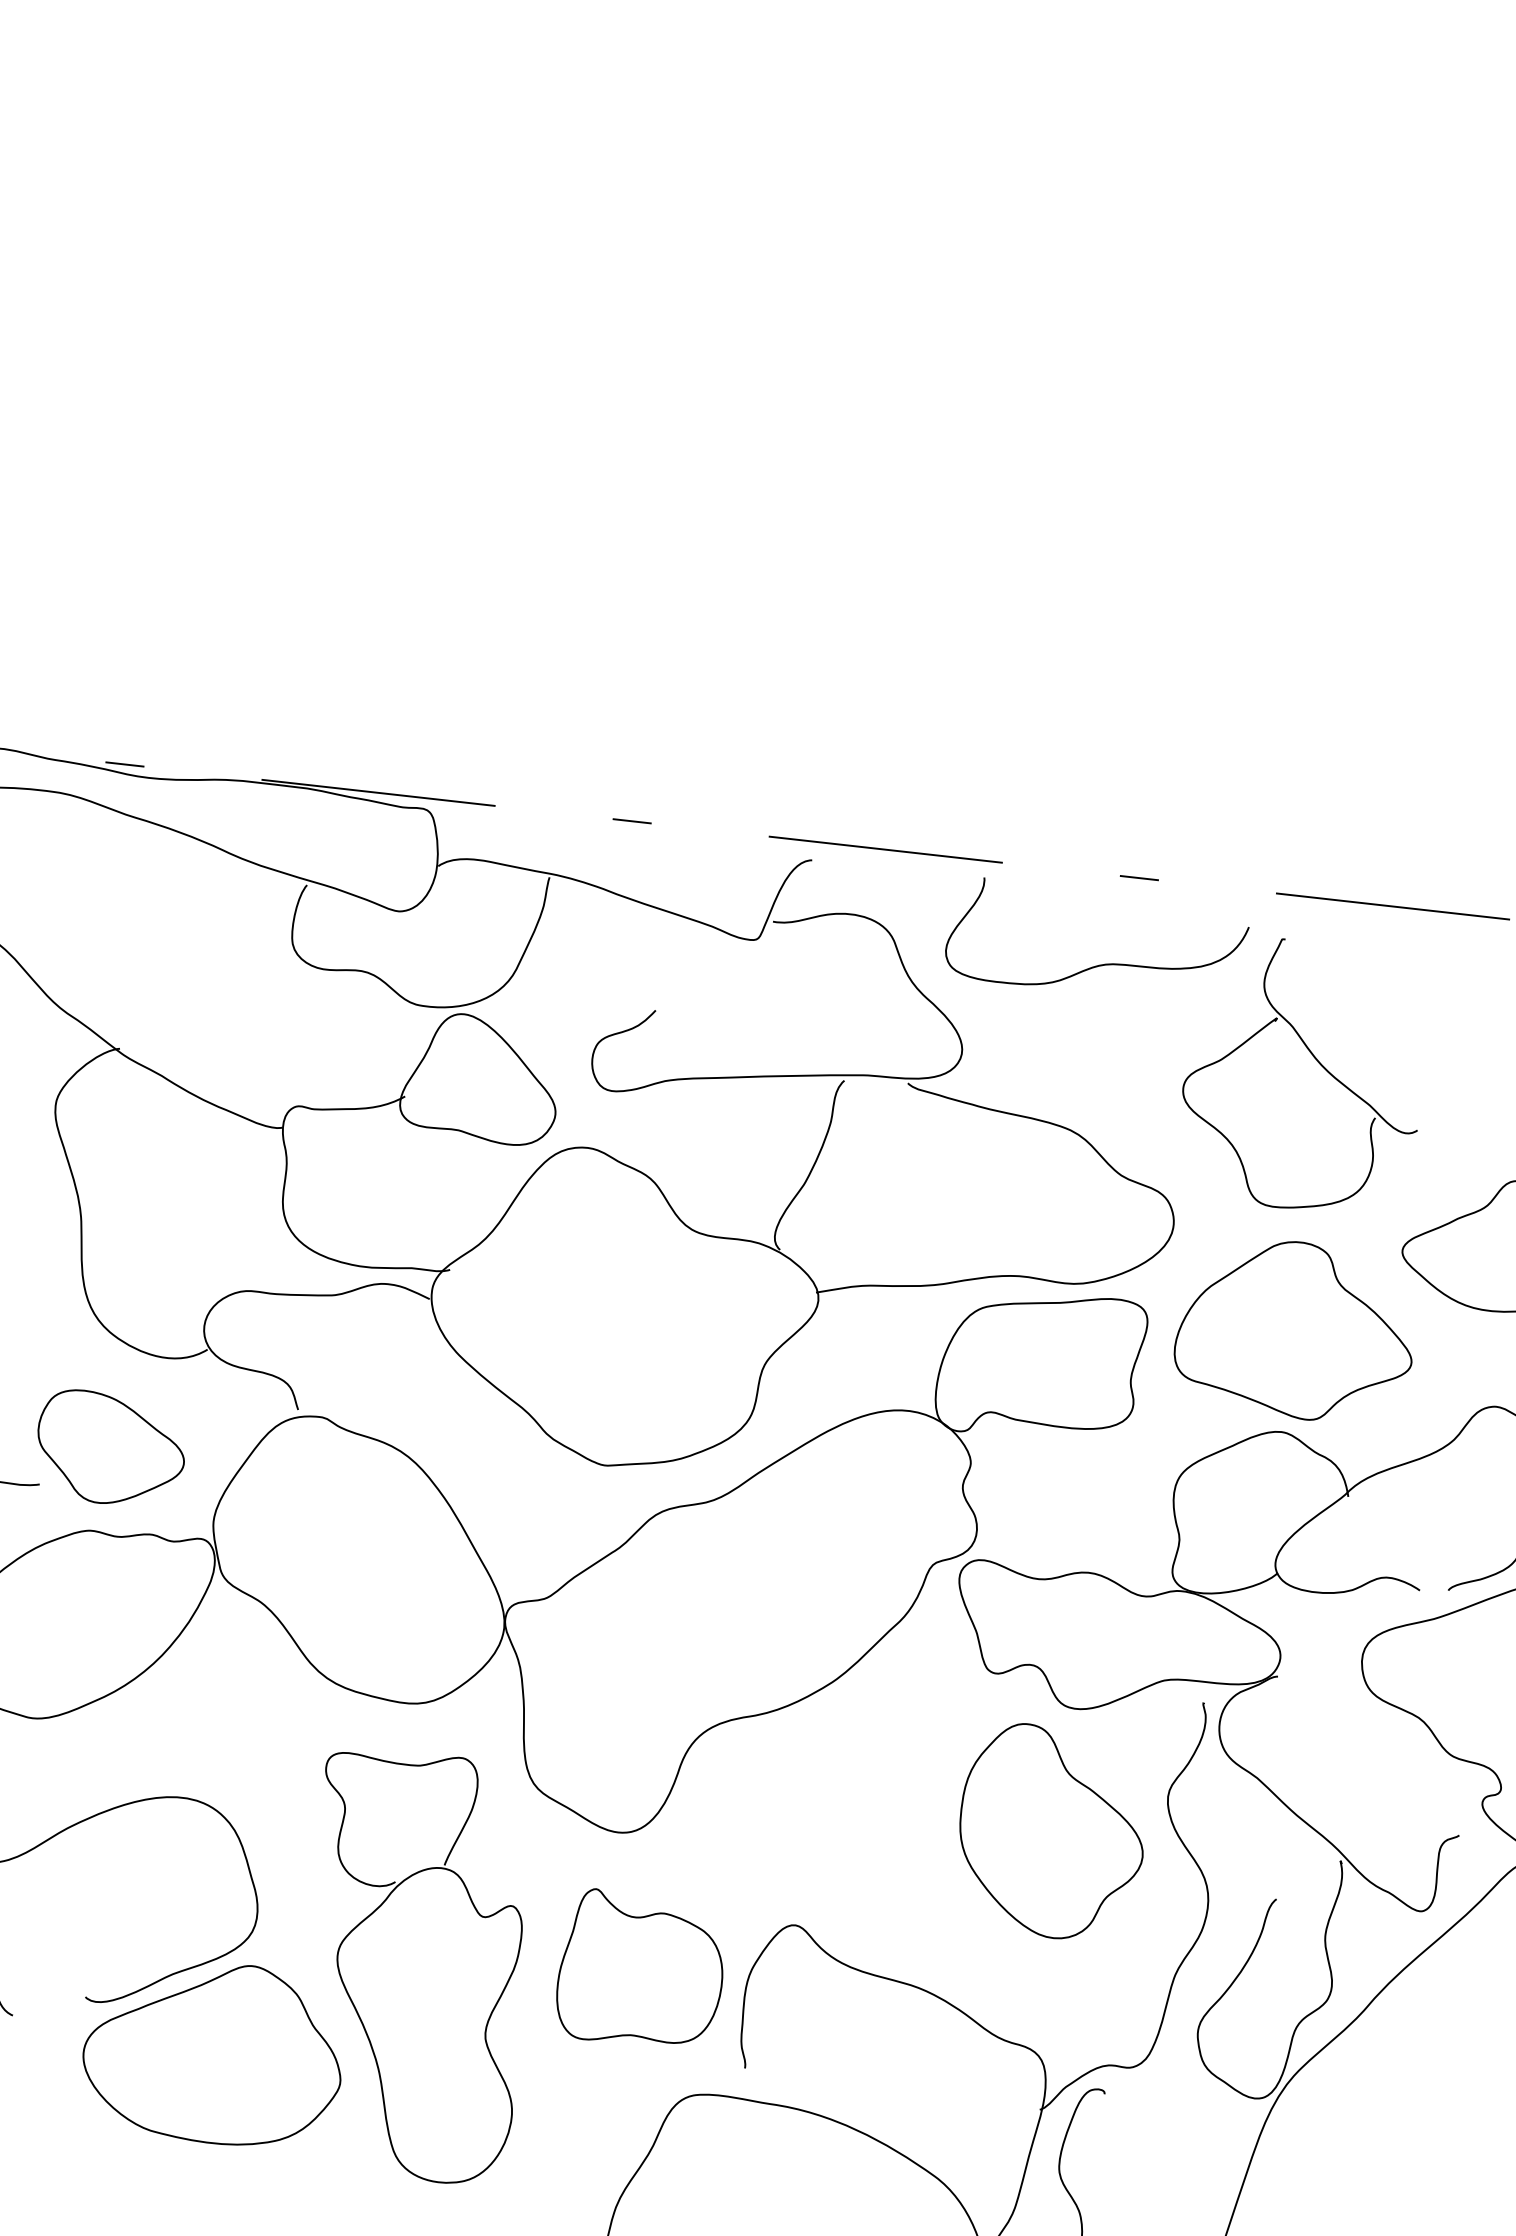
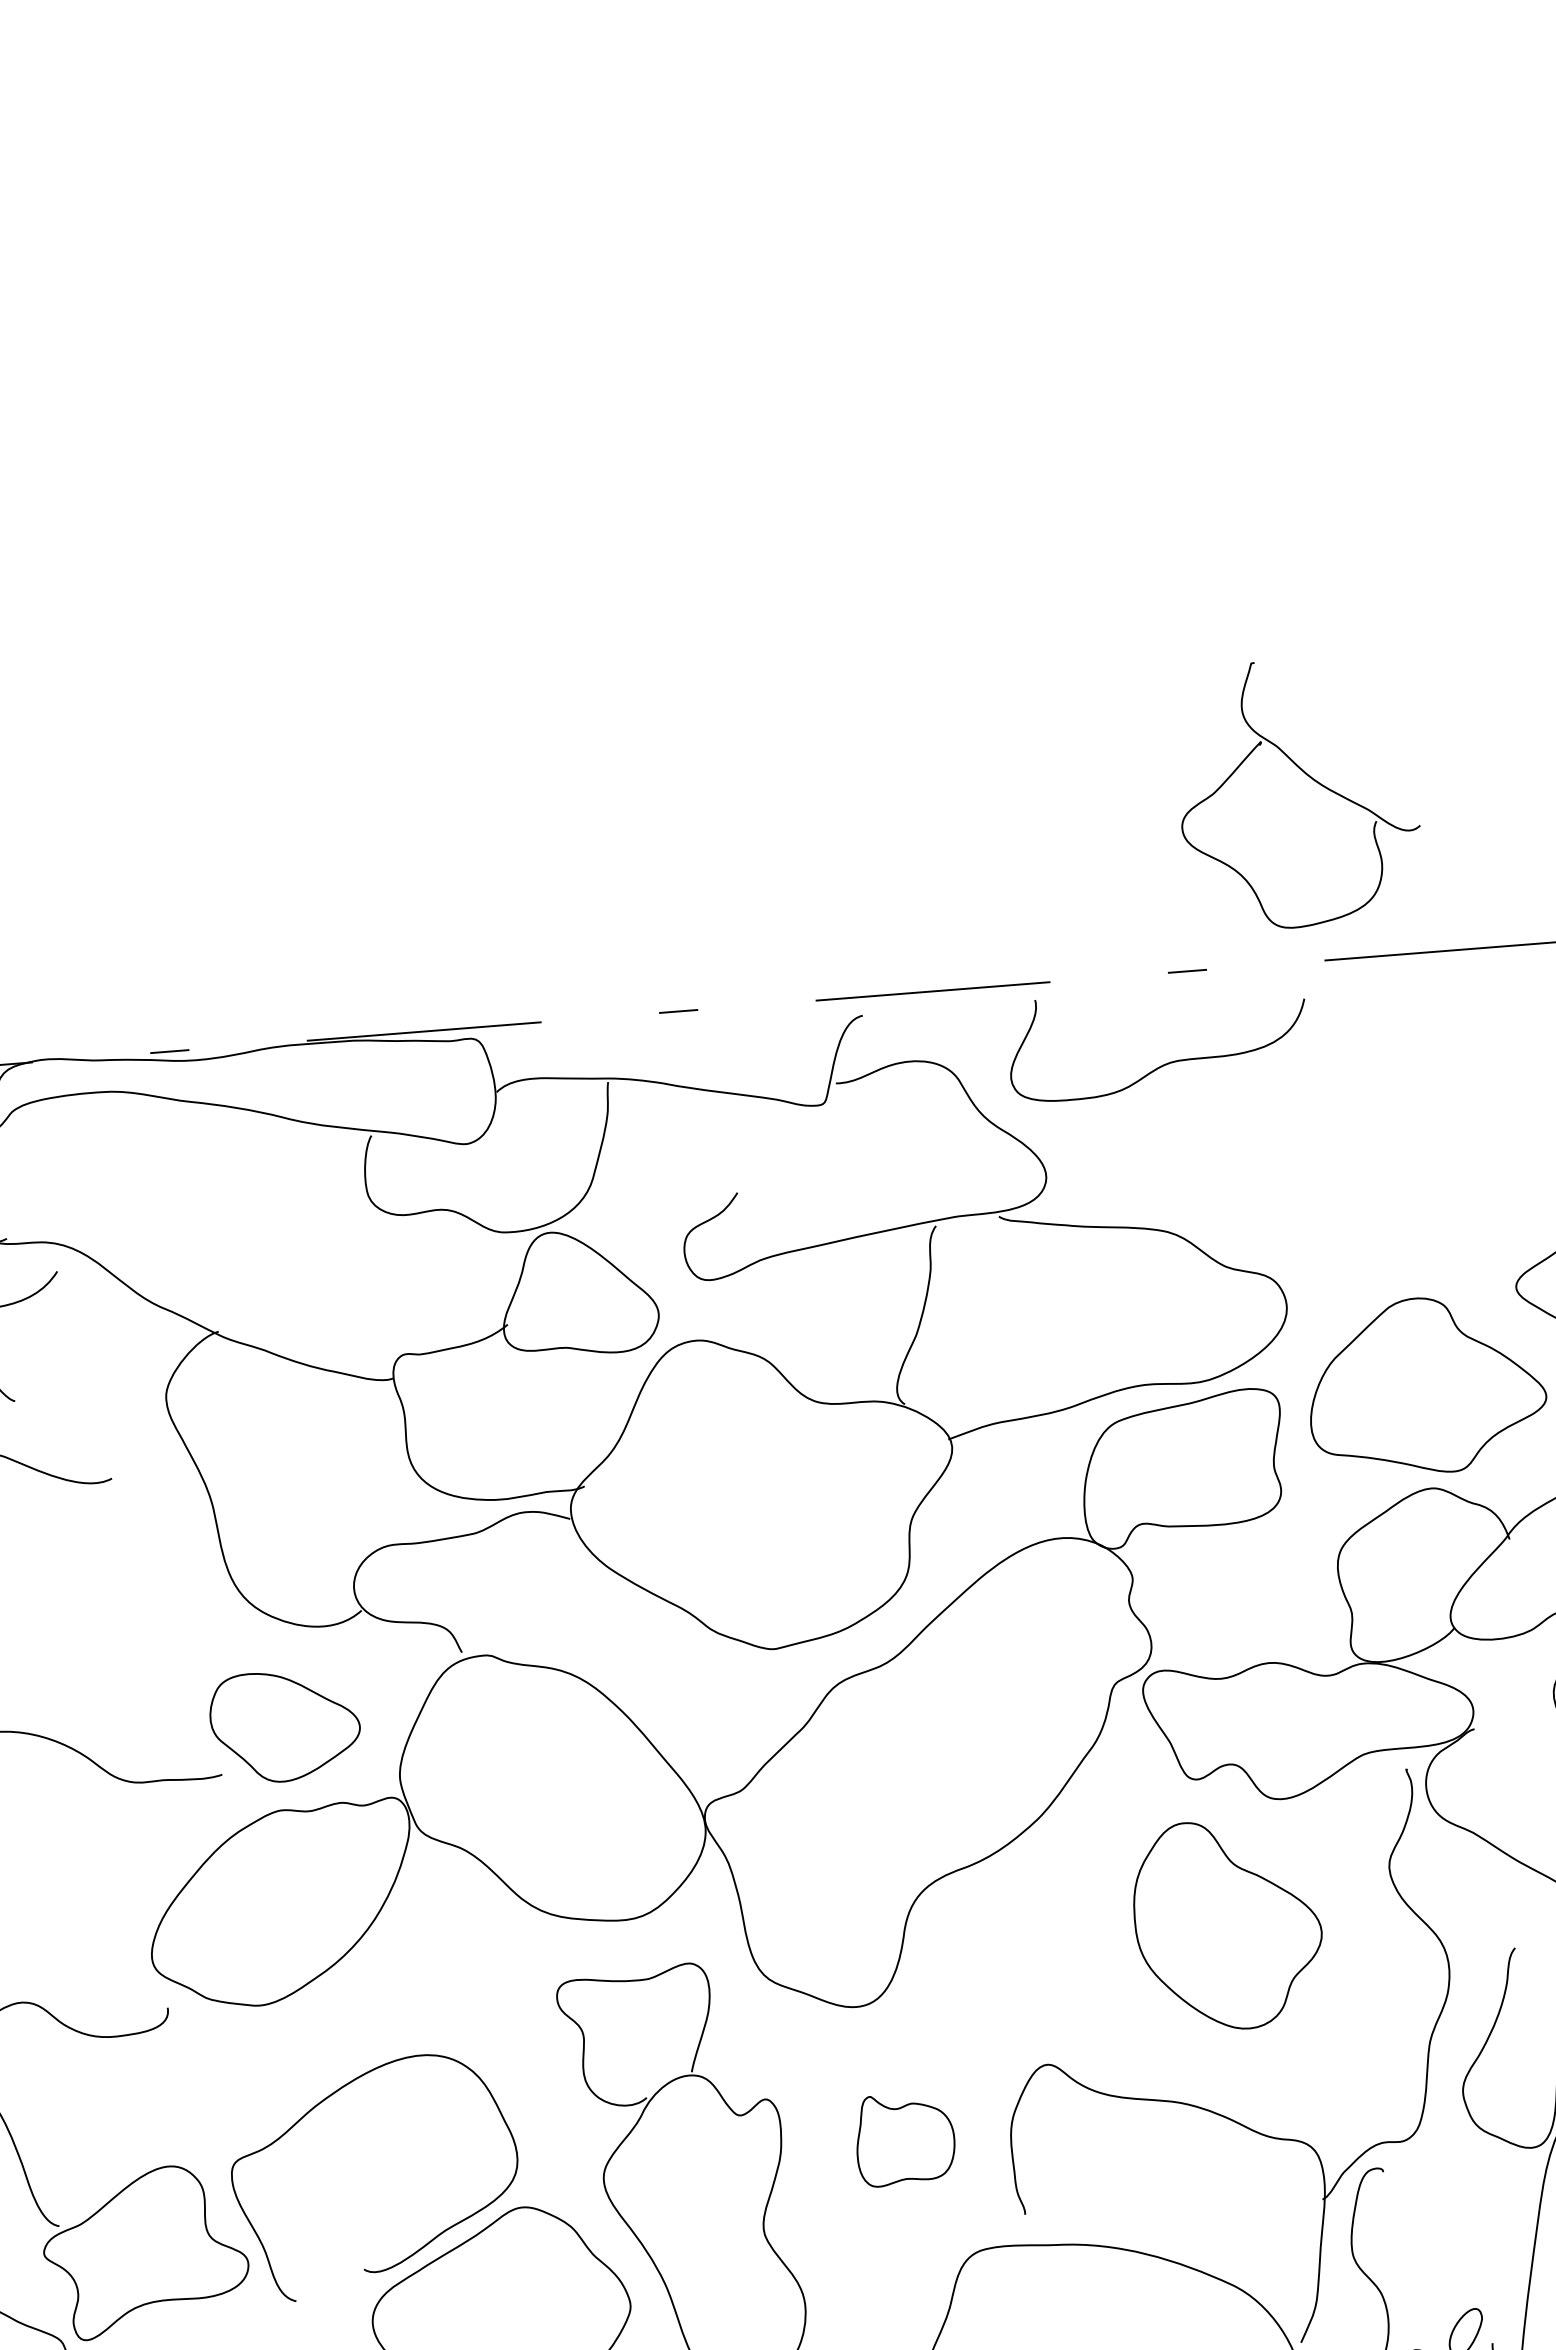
part: (1319, 1064) -> (1311, 779), moved
part: (1051, 1832) -> (1227, 1925), moved
part: (641, 1973) -> (905, 2141), size x0.6

